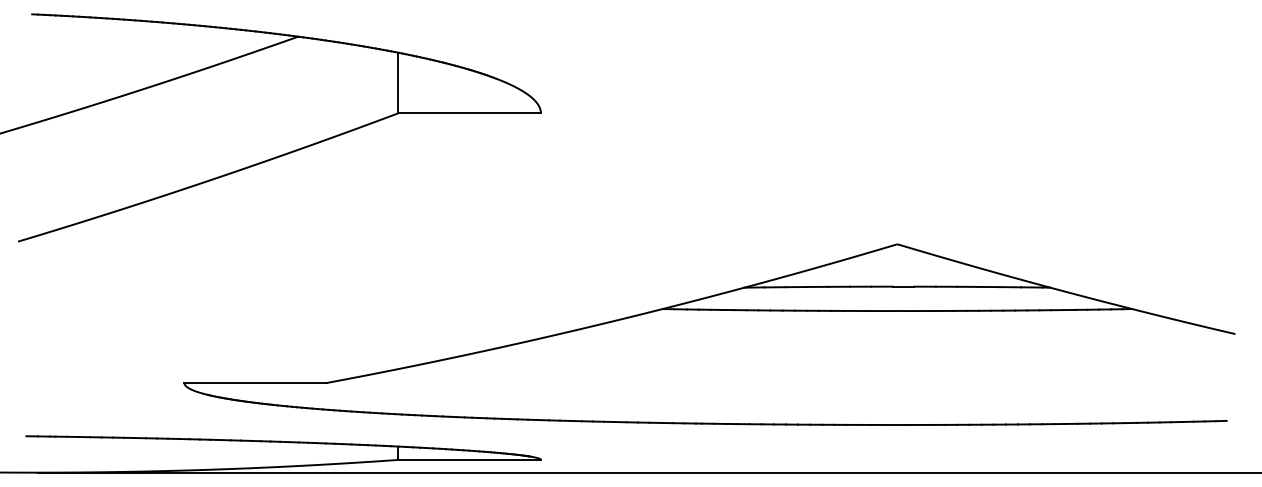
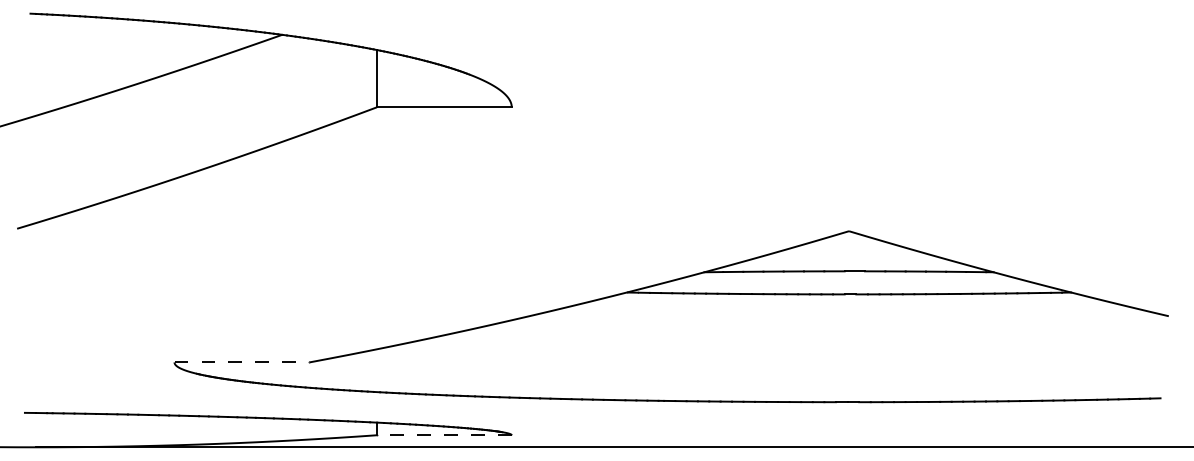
line: (256, 383) -> (242, 362), solid -> dashed
line: (468, 460) -> (443, 435), solid -> dashed

